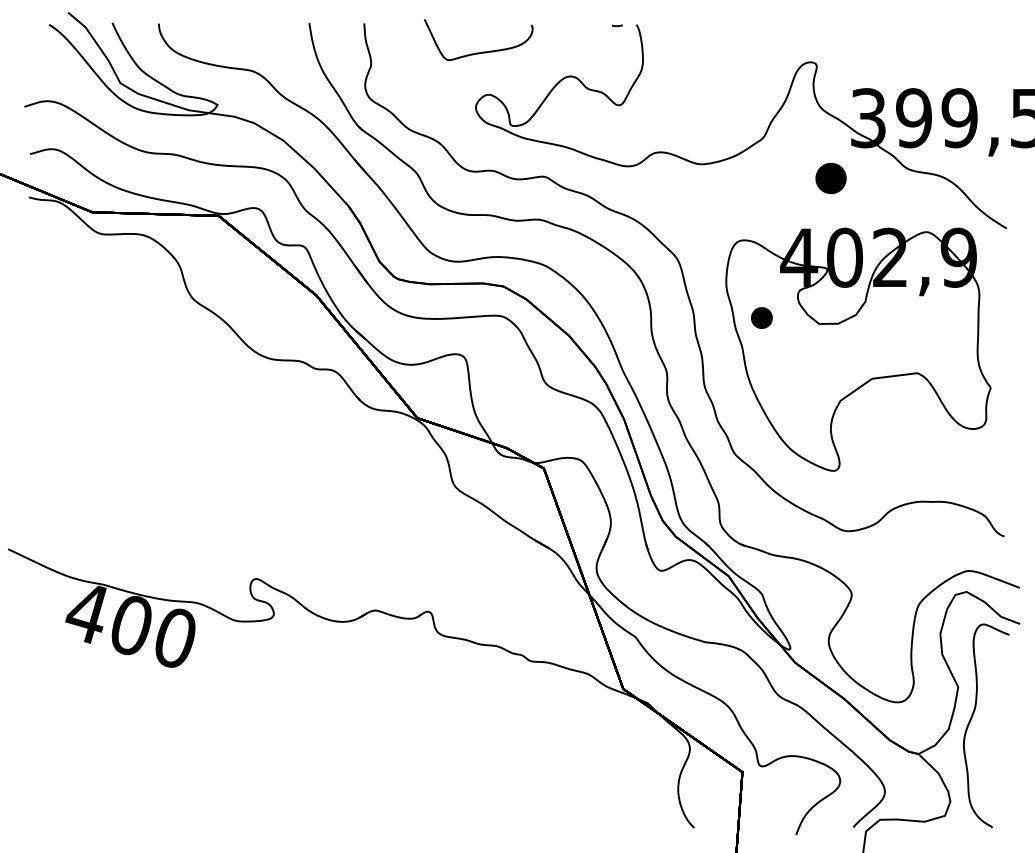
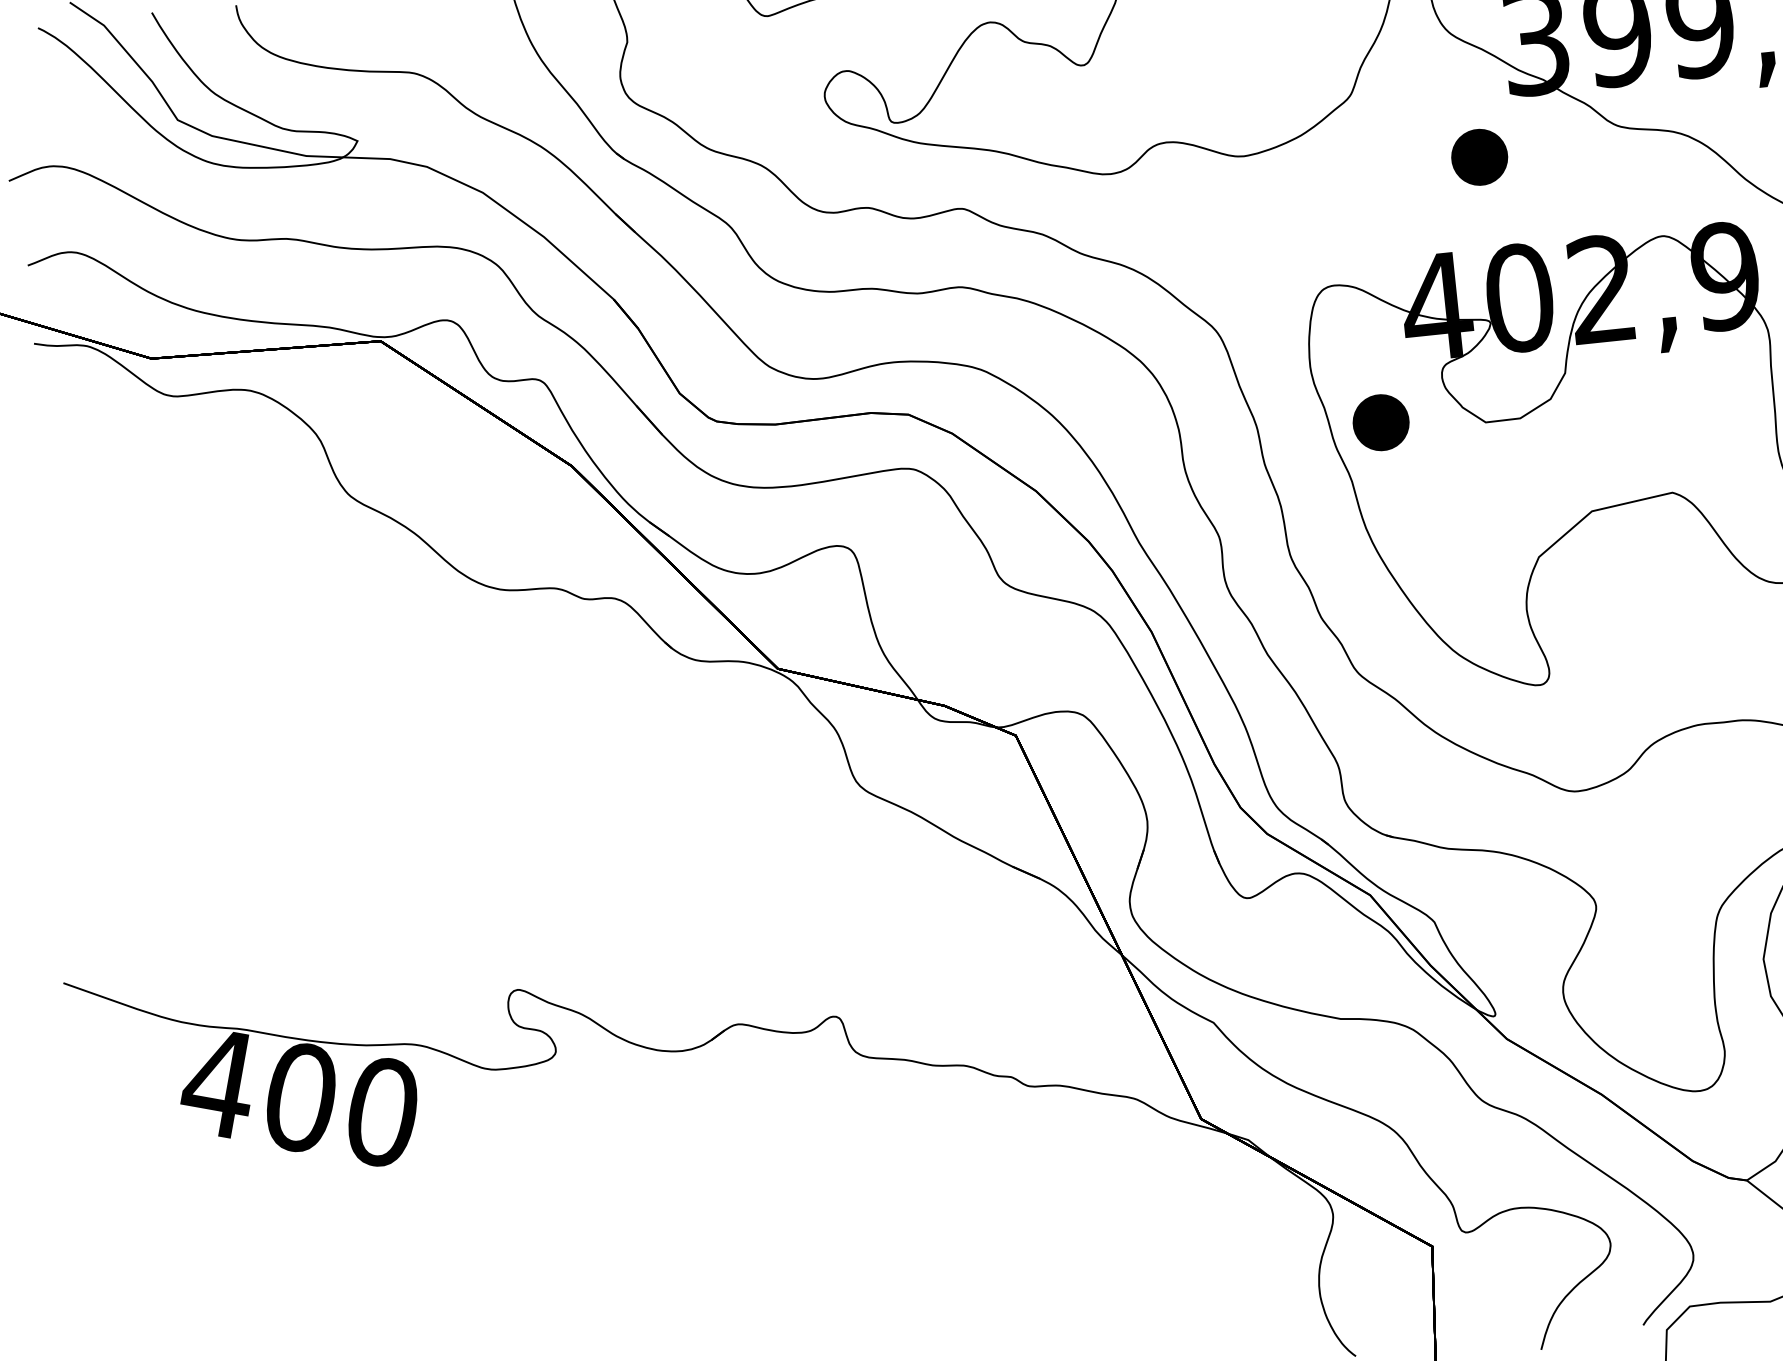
part: (761, 317) -> (1380, 421), size x1.43

